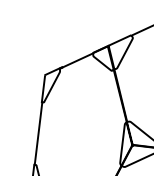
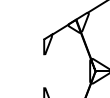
line: (38, 134) -> (44, 71), removed

